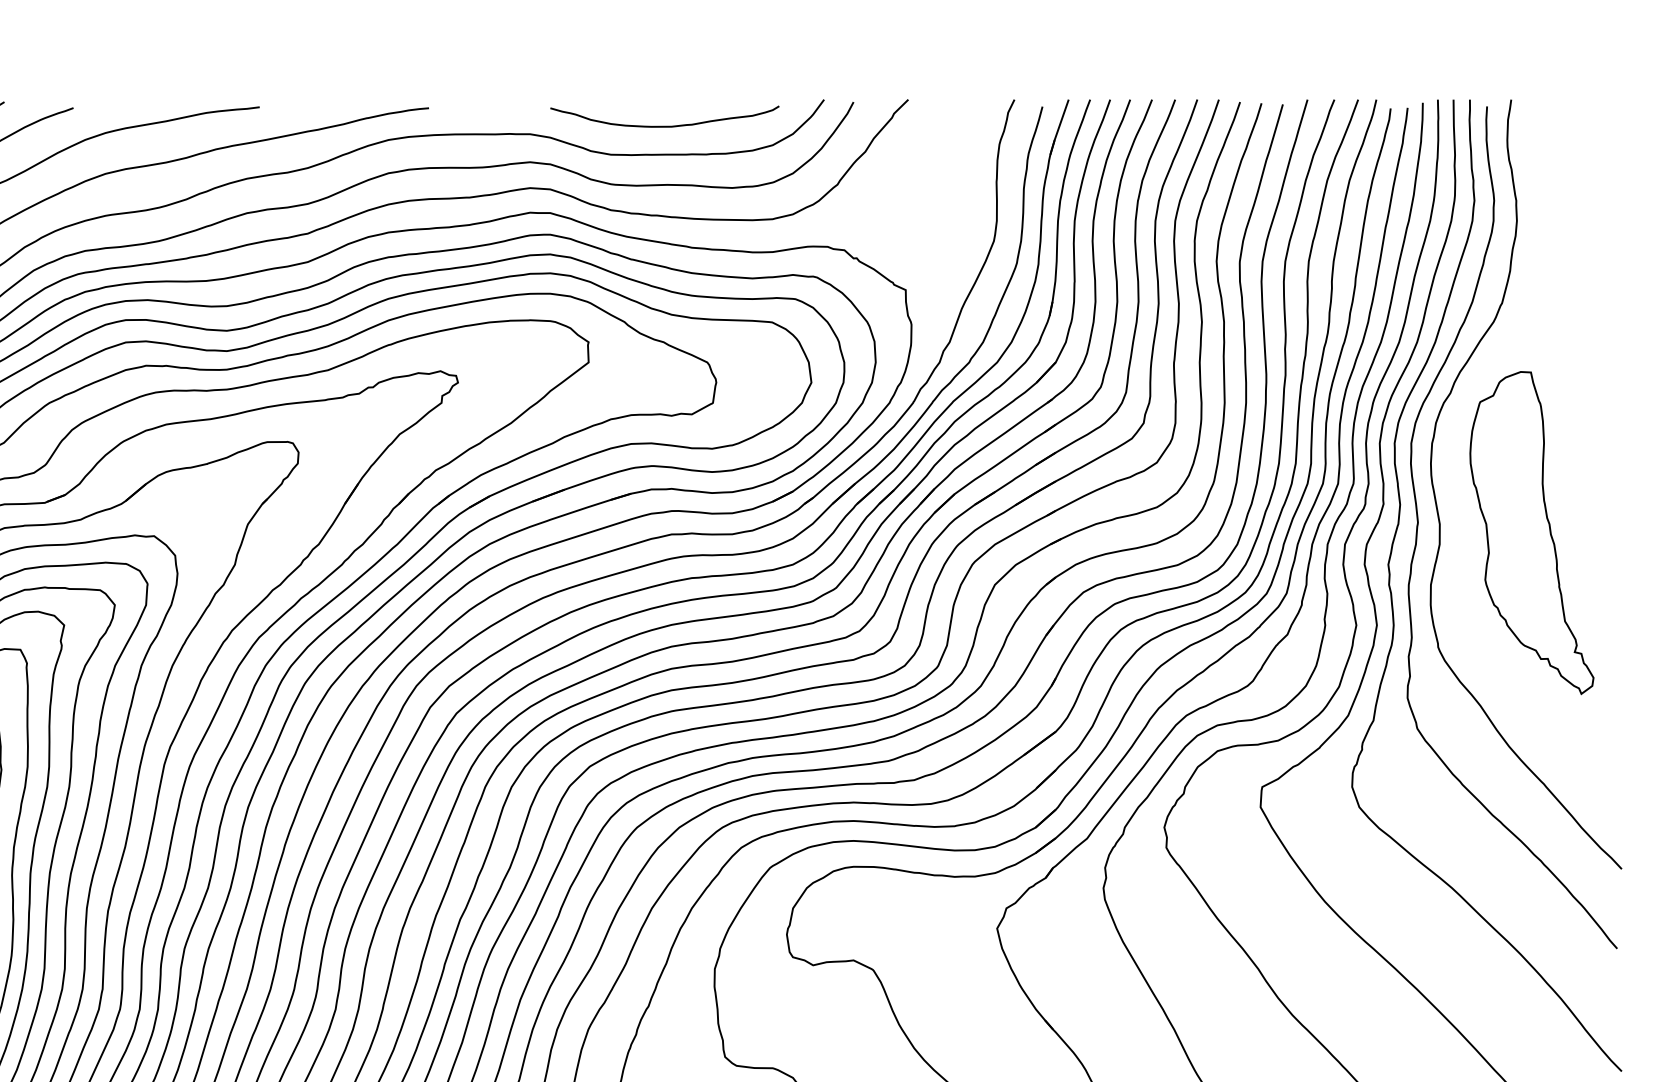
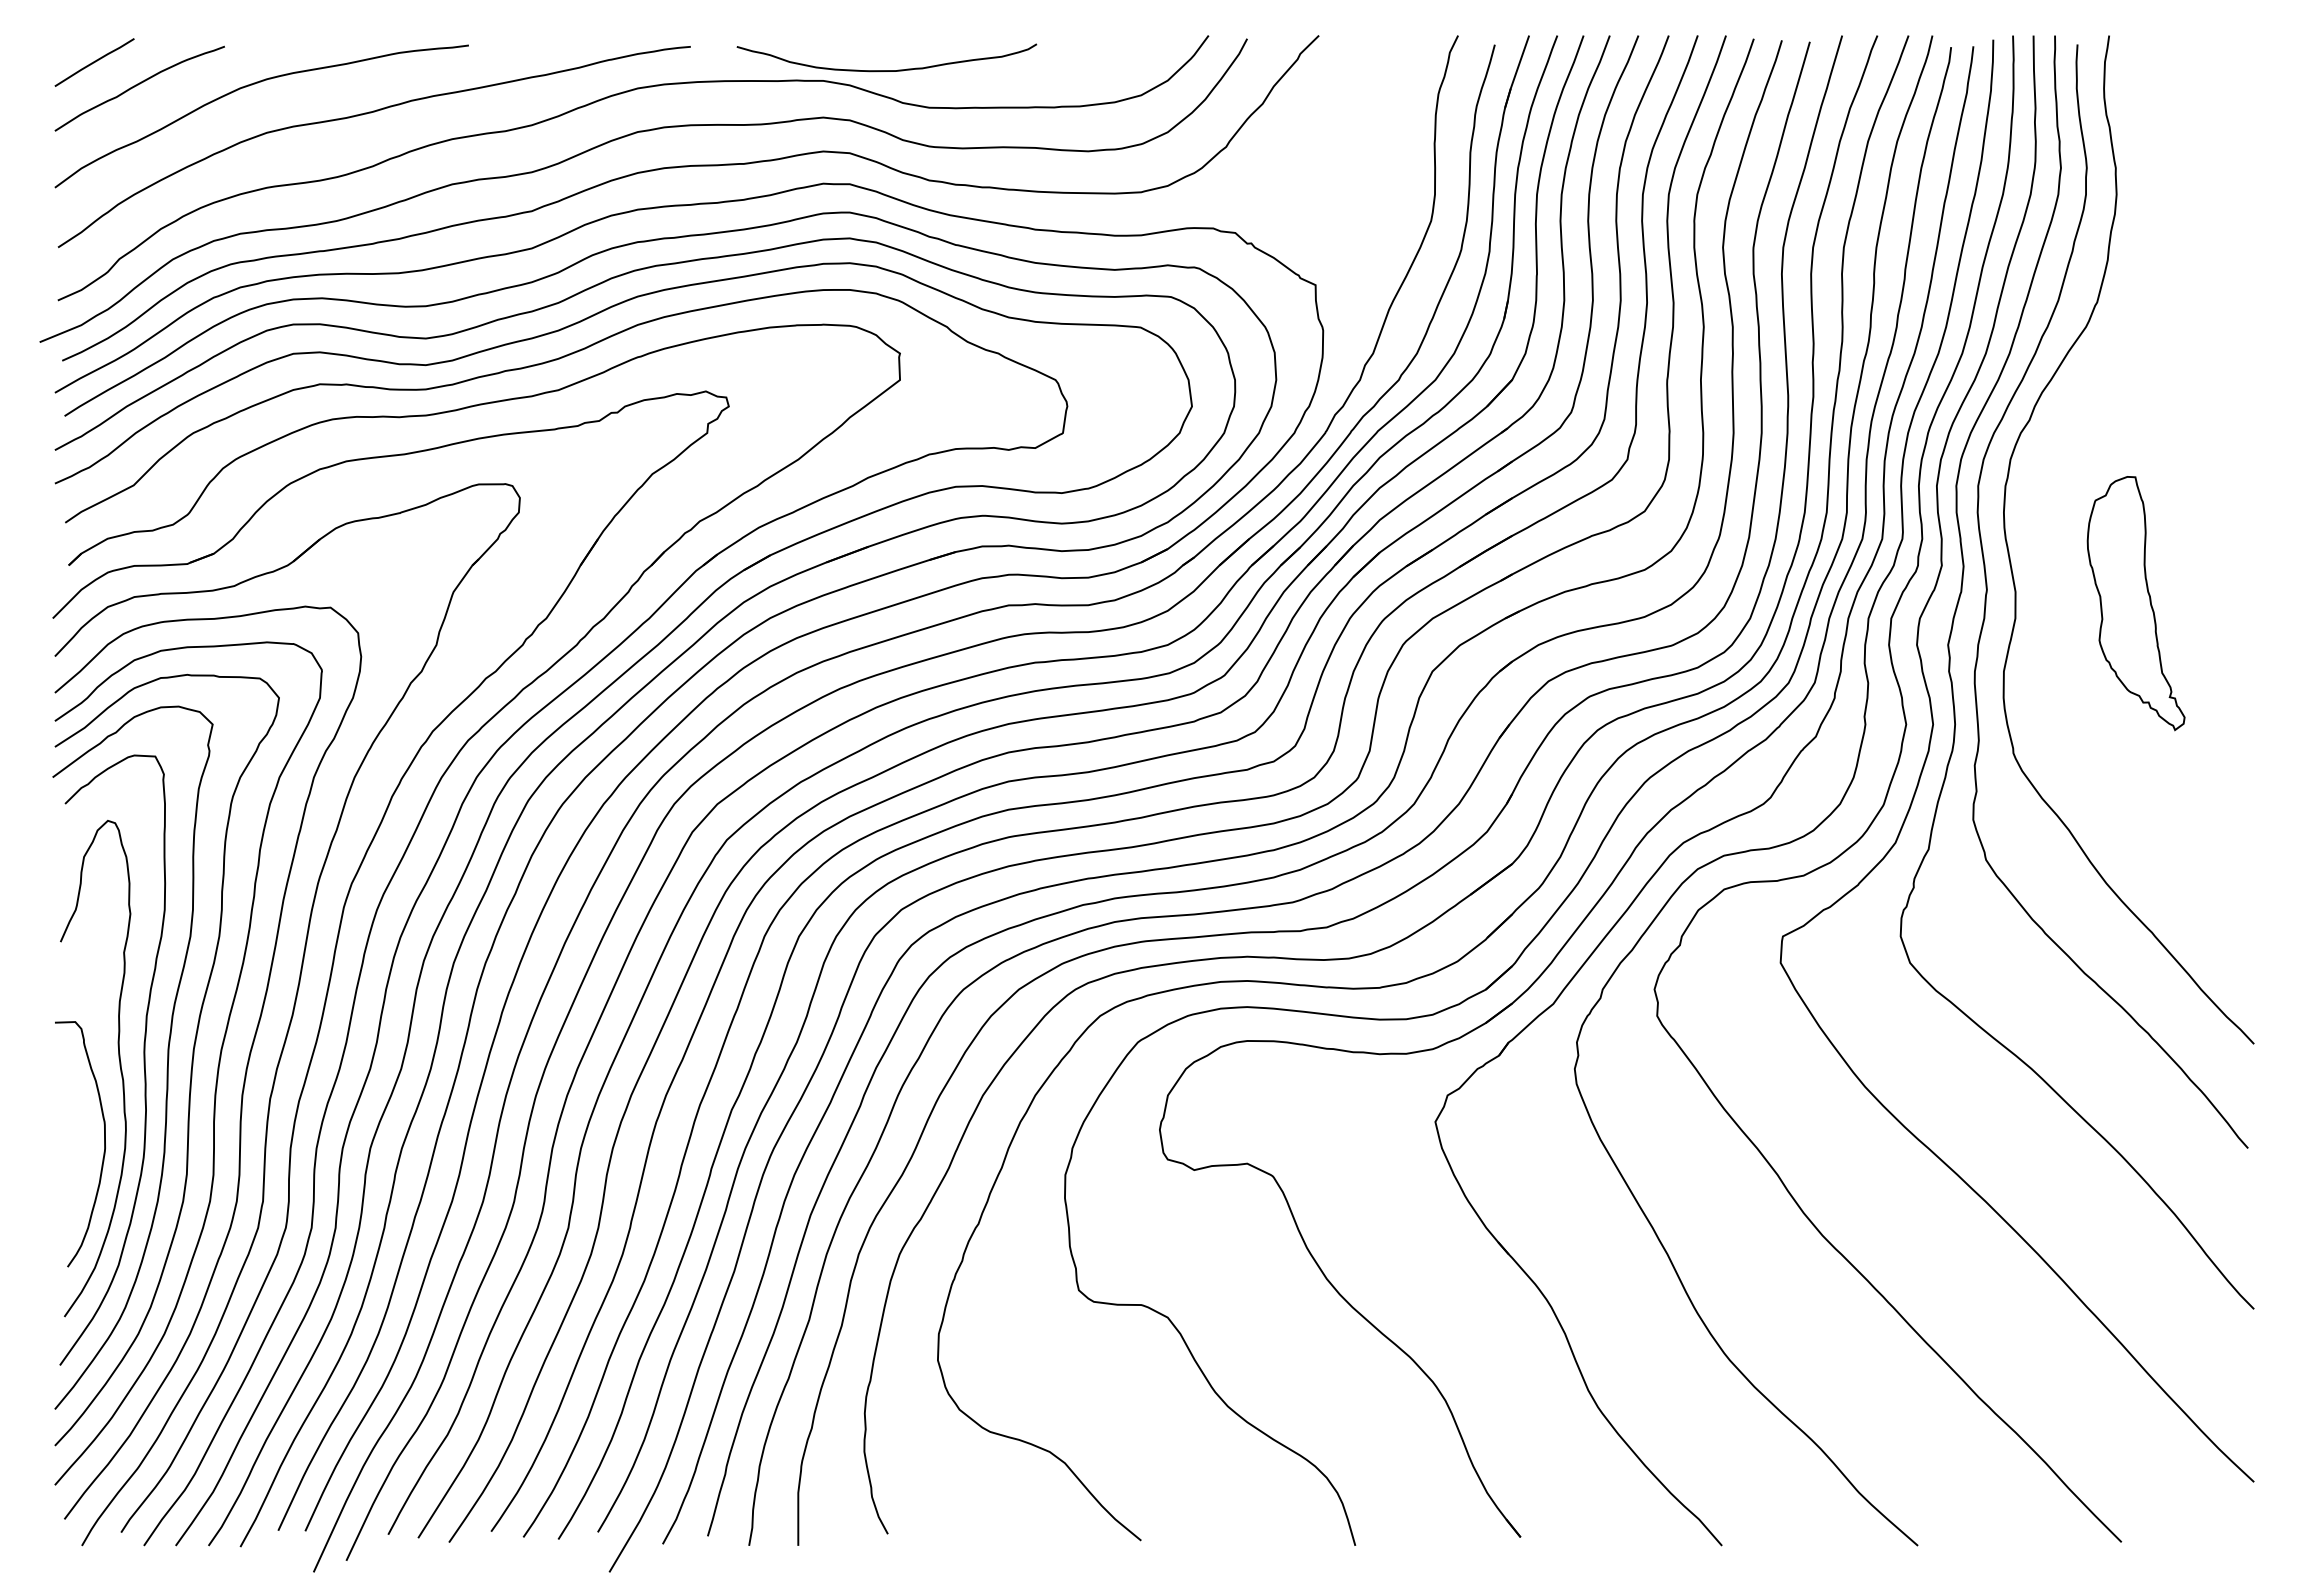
curve: (664, 126) -> (886, 70), moved
part: (1531, 532) -> (2135, 603), size x0.6

